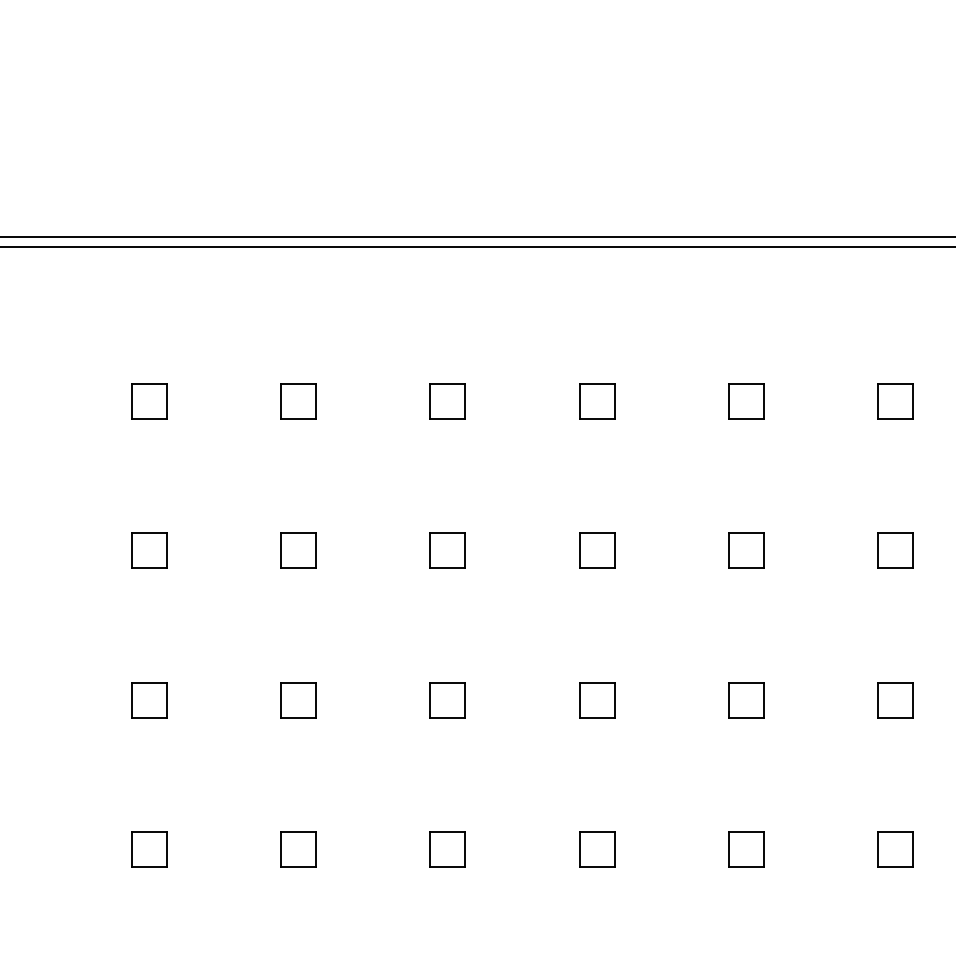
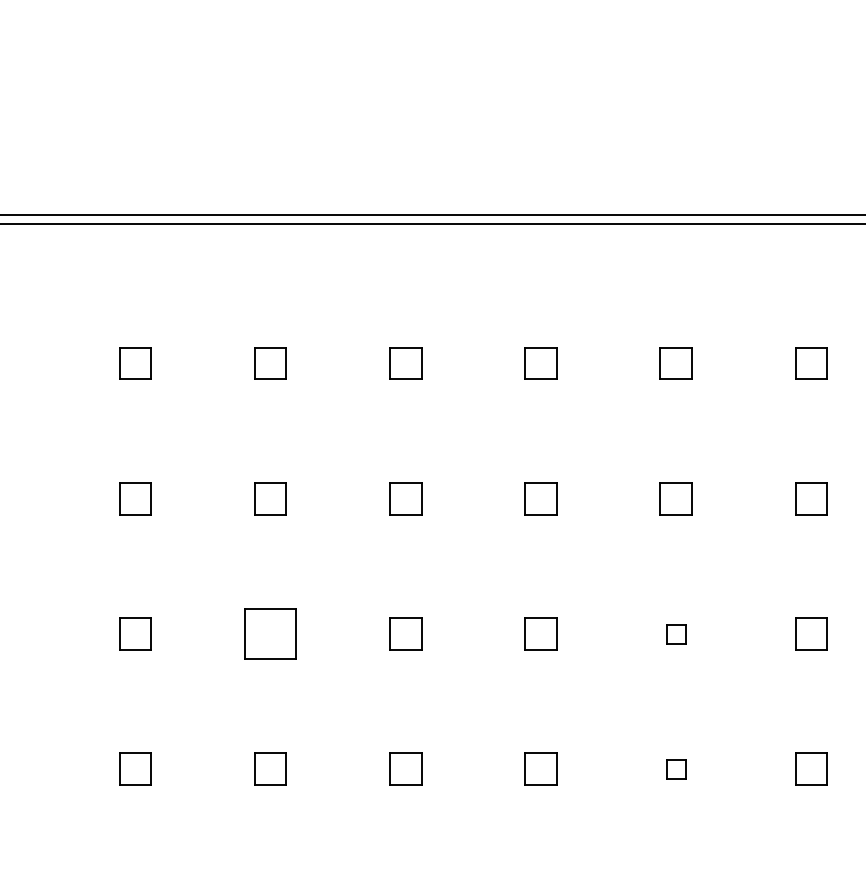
part: (298, 699) -> (270, 633), size x1.6
part: (745, 699) -> (675, 633), size x0.6
part: (745, 848) -> (675, 768), size x0.6

